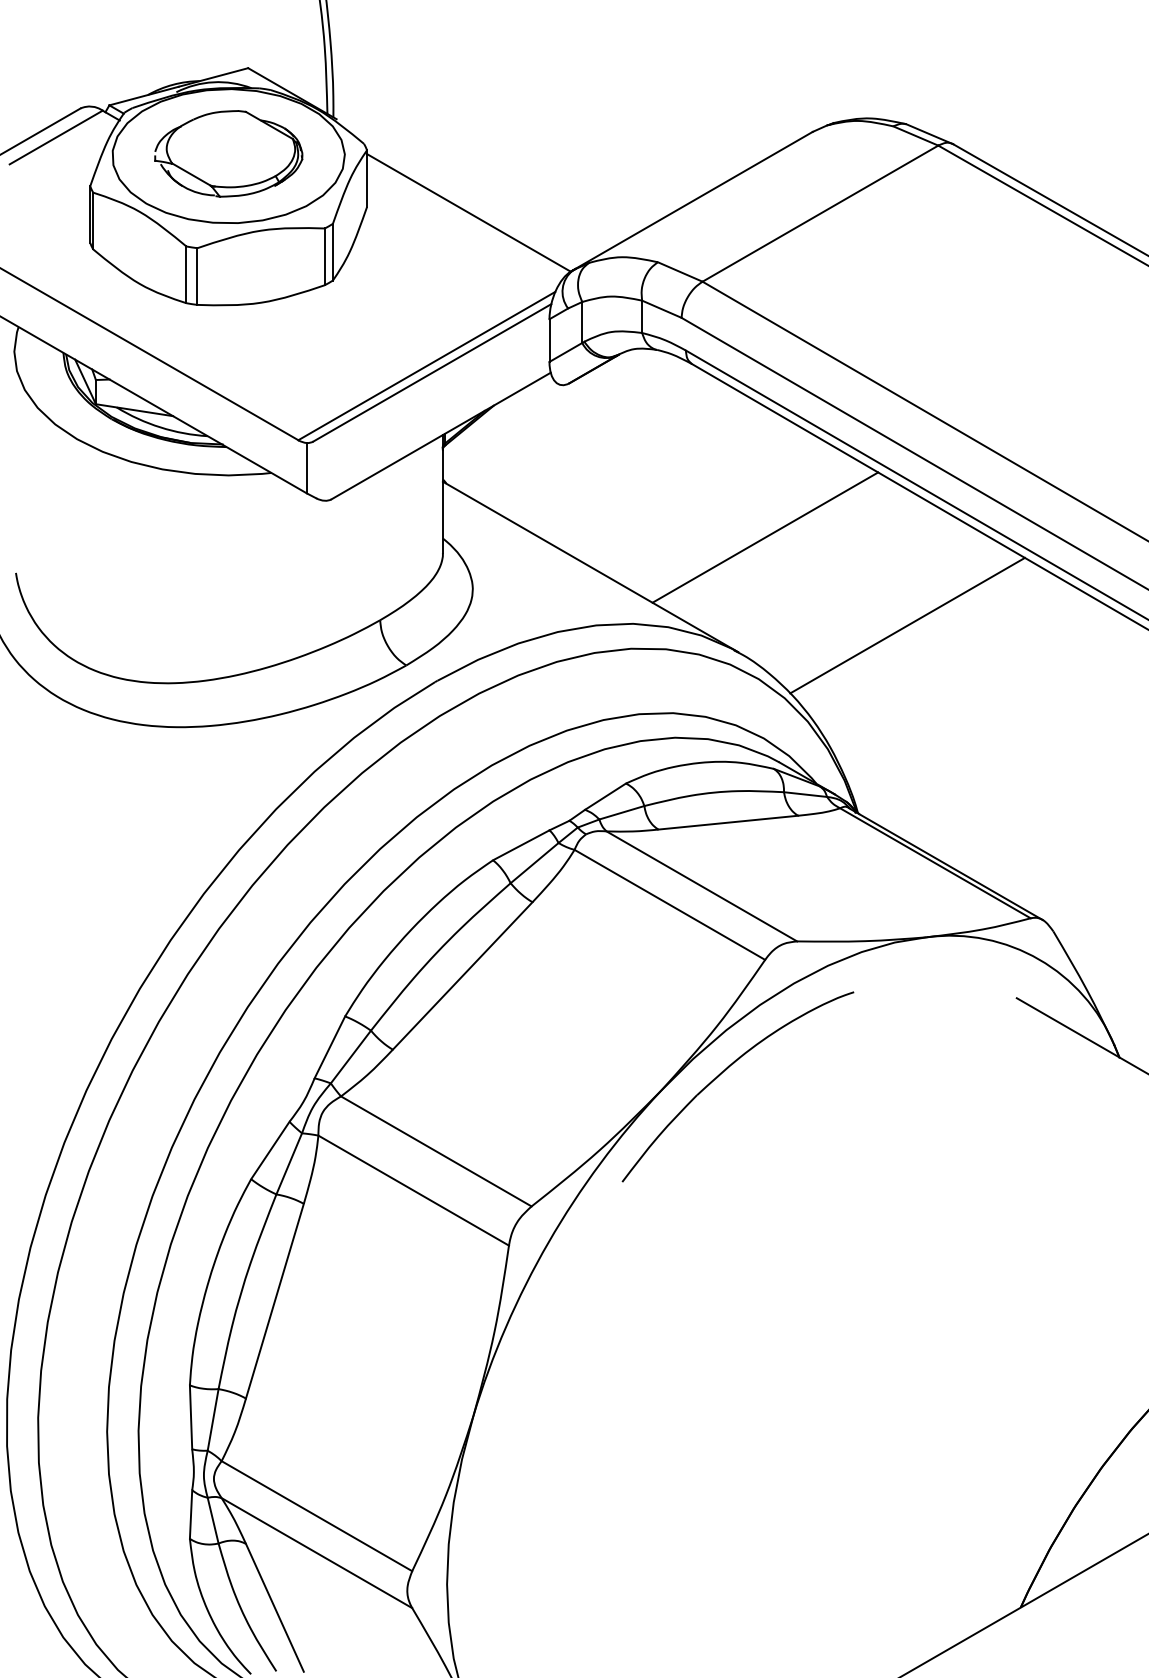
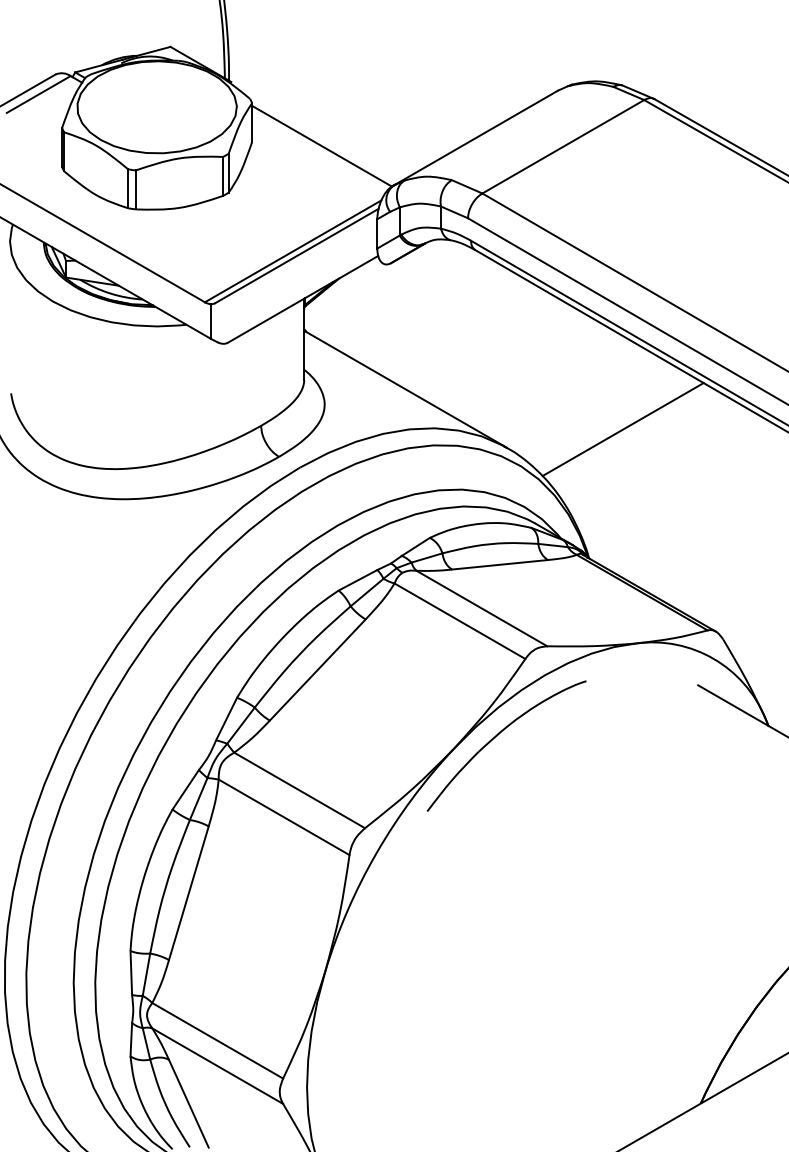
part: (227, 153) -> (156, 105), removed
line: (765, 536) -> (525, 368), removed

